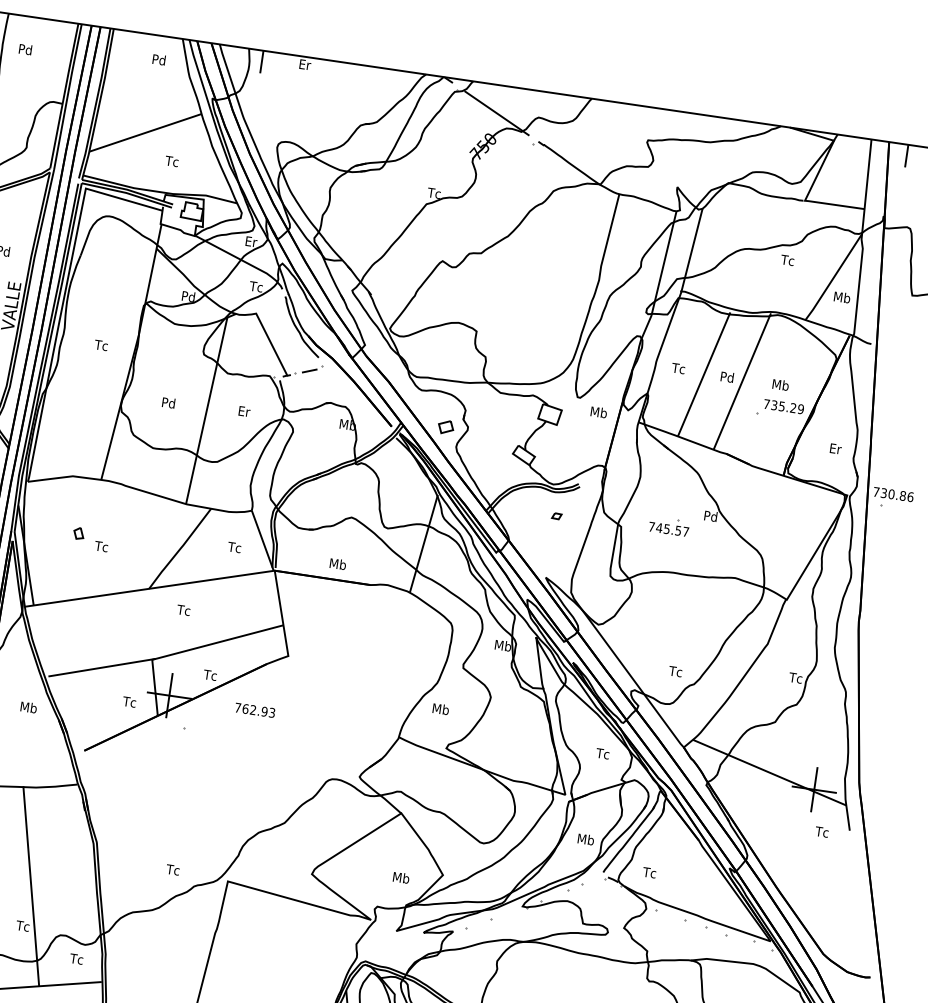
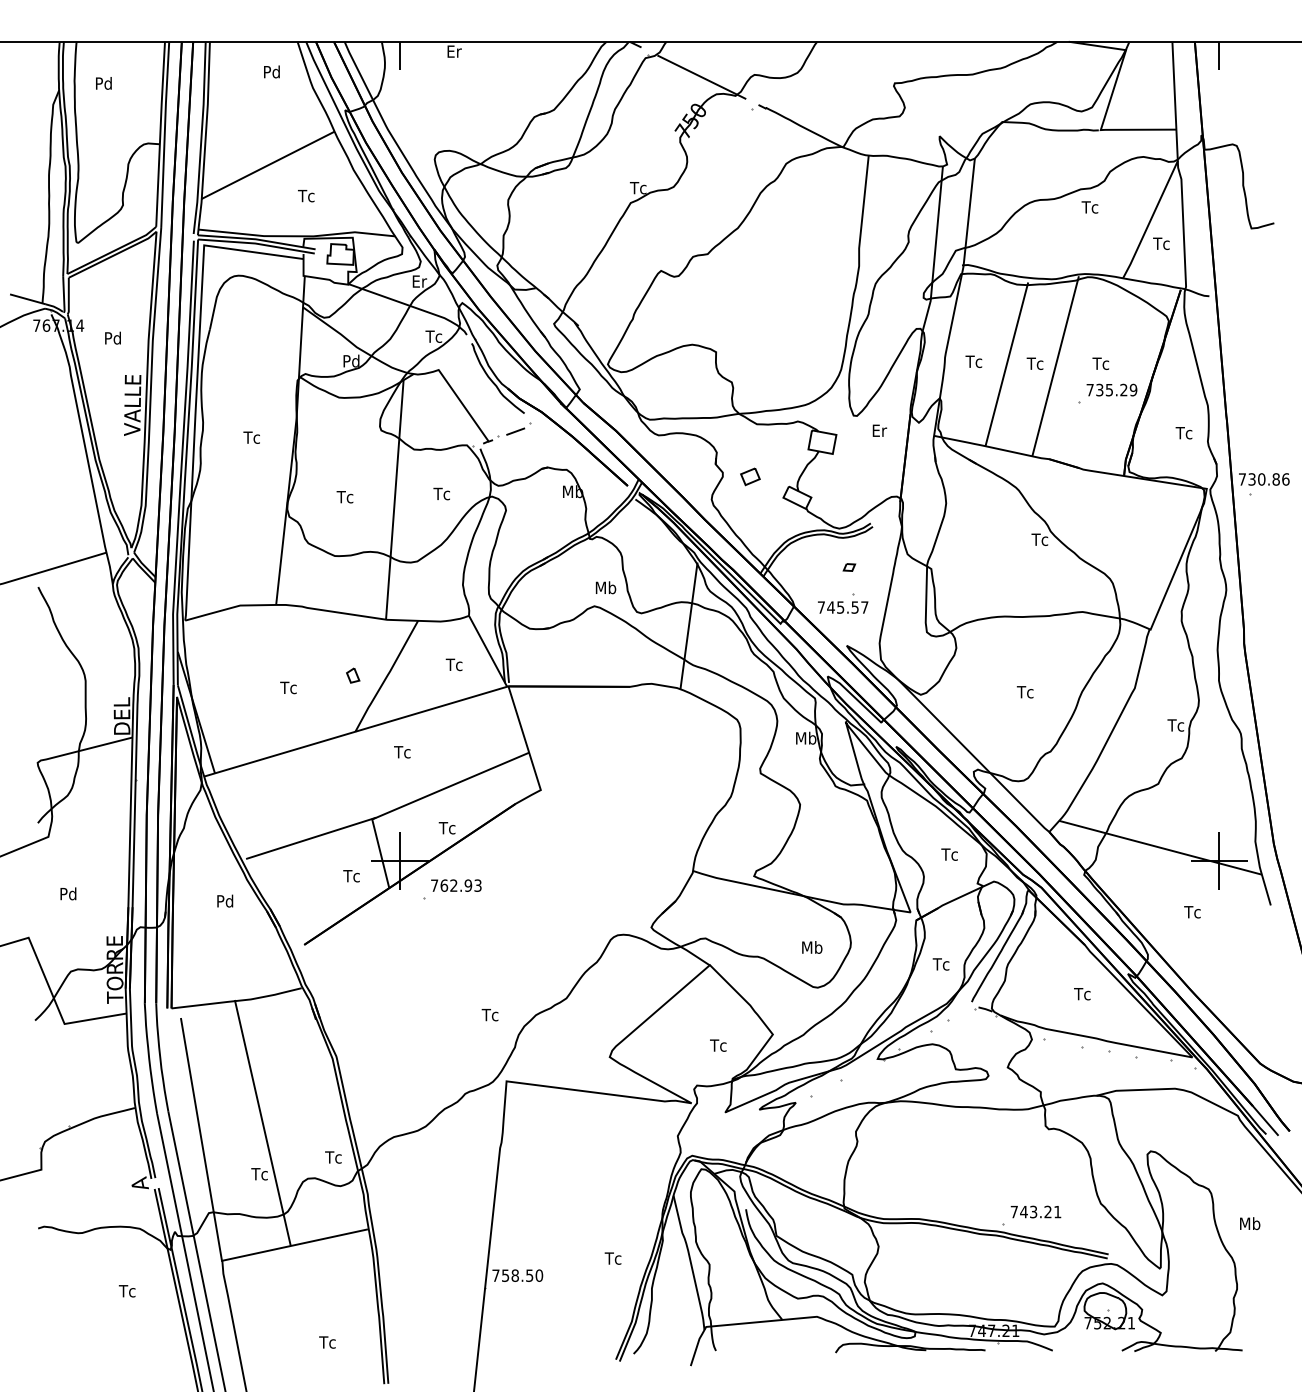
text: (841, 297) -> (1163, 243), Mb -> Tc
text: (726, 377) -> (1035, 363), Pd -> Tc
text: (780, 384) -> (1103, 363), Mb -> Tc
text: (167, 402) -> (344, 496), Pd -> Tc
text: (244, 411) -> (441, 493), Er -> Tc
text: (599, 412) -> (883, 430), Mb -> Er
part: (446, 426) -> (750, 476), moved
text: (835, 449) -> (1183, 433), Er -> Tc
text: (709, 516) -> (1039, 539), Pd -> Tc
part: (669, 526) -> (843, 603), moved
part: (79, 533) -> (353, 675), moved
text: (337, 563) -> (605, 587), moved
text: (675, 671) -> (1025, 692), moved
text: (29, 707) -> (227, 900), Mb -> Pd
text: (441, 709) -> (812, 947), moved
text: (255, 710) -> (456, 885), moved
text: (821, 832) -> (1192, 912), moved
text: (585, 838) -> (943, 963), Mb -> Tc
text: (172, 870) -> (489, 1015), moved
text: (649, 873) -> (1082, 994), moved
text: (400, 877) -> (720, 1045), Mb -> Tc
text: (76, 959) -> (333, 1157), moved

